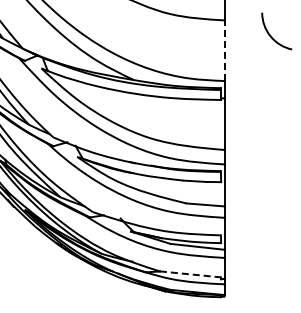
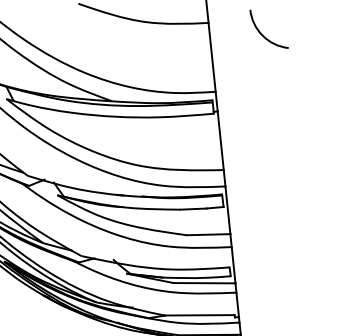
line: (224, 50) -> (211, 57), dashed -> solid
line: (190, 274) -> (199, 315), dashed -> solid

